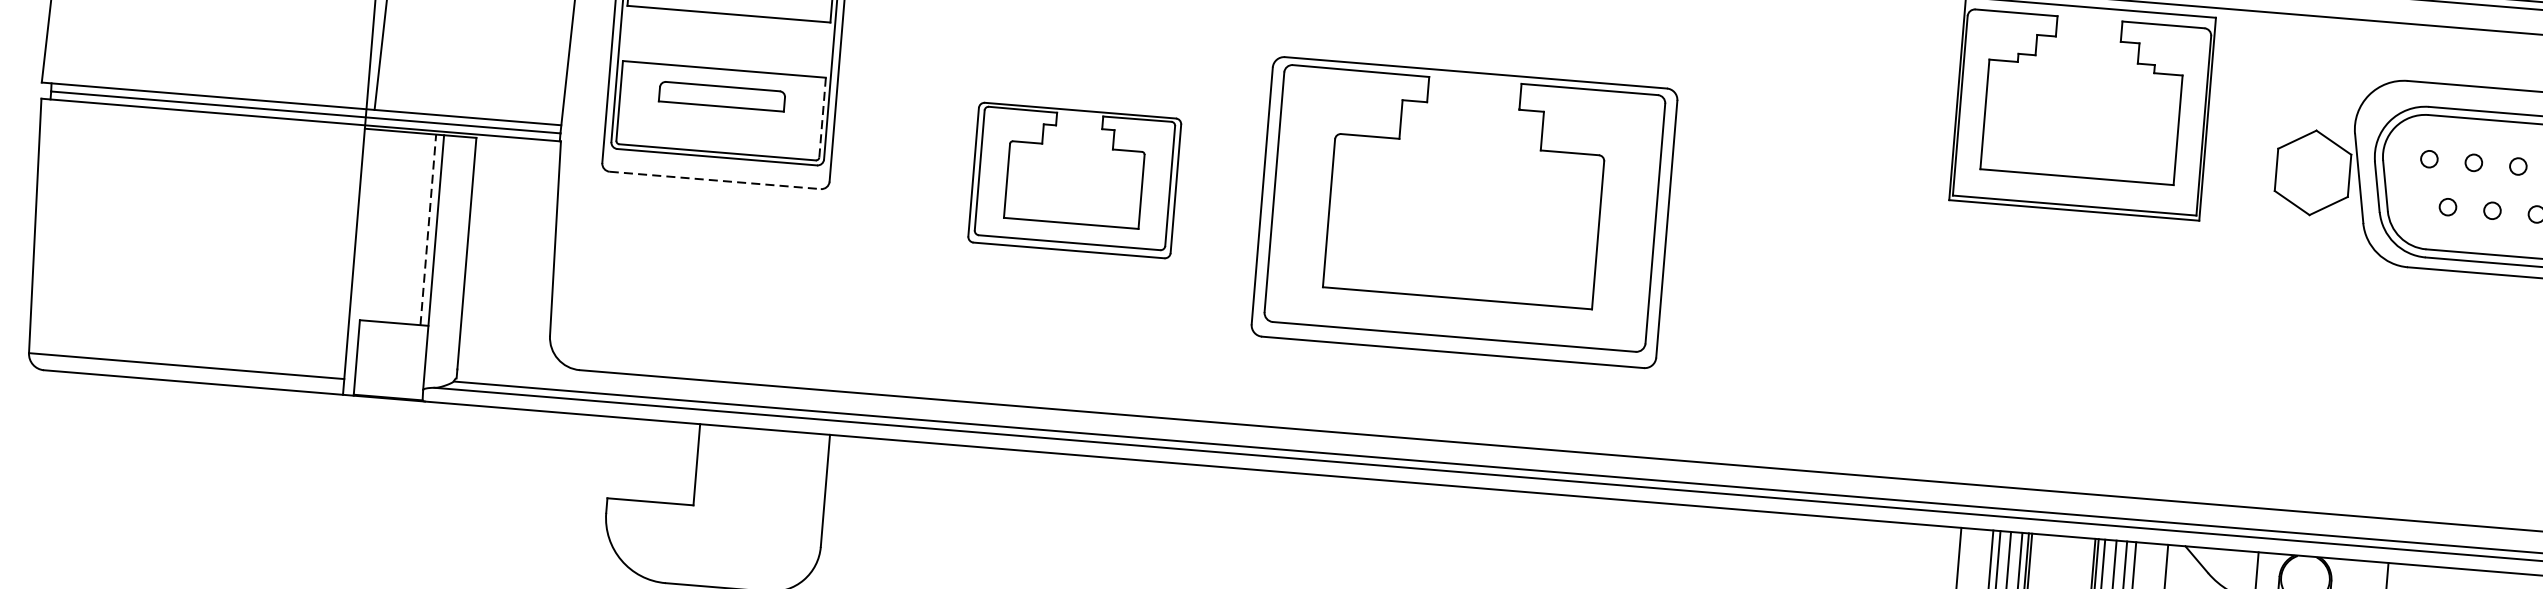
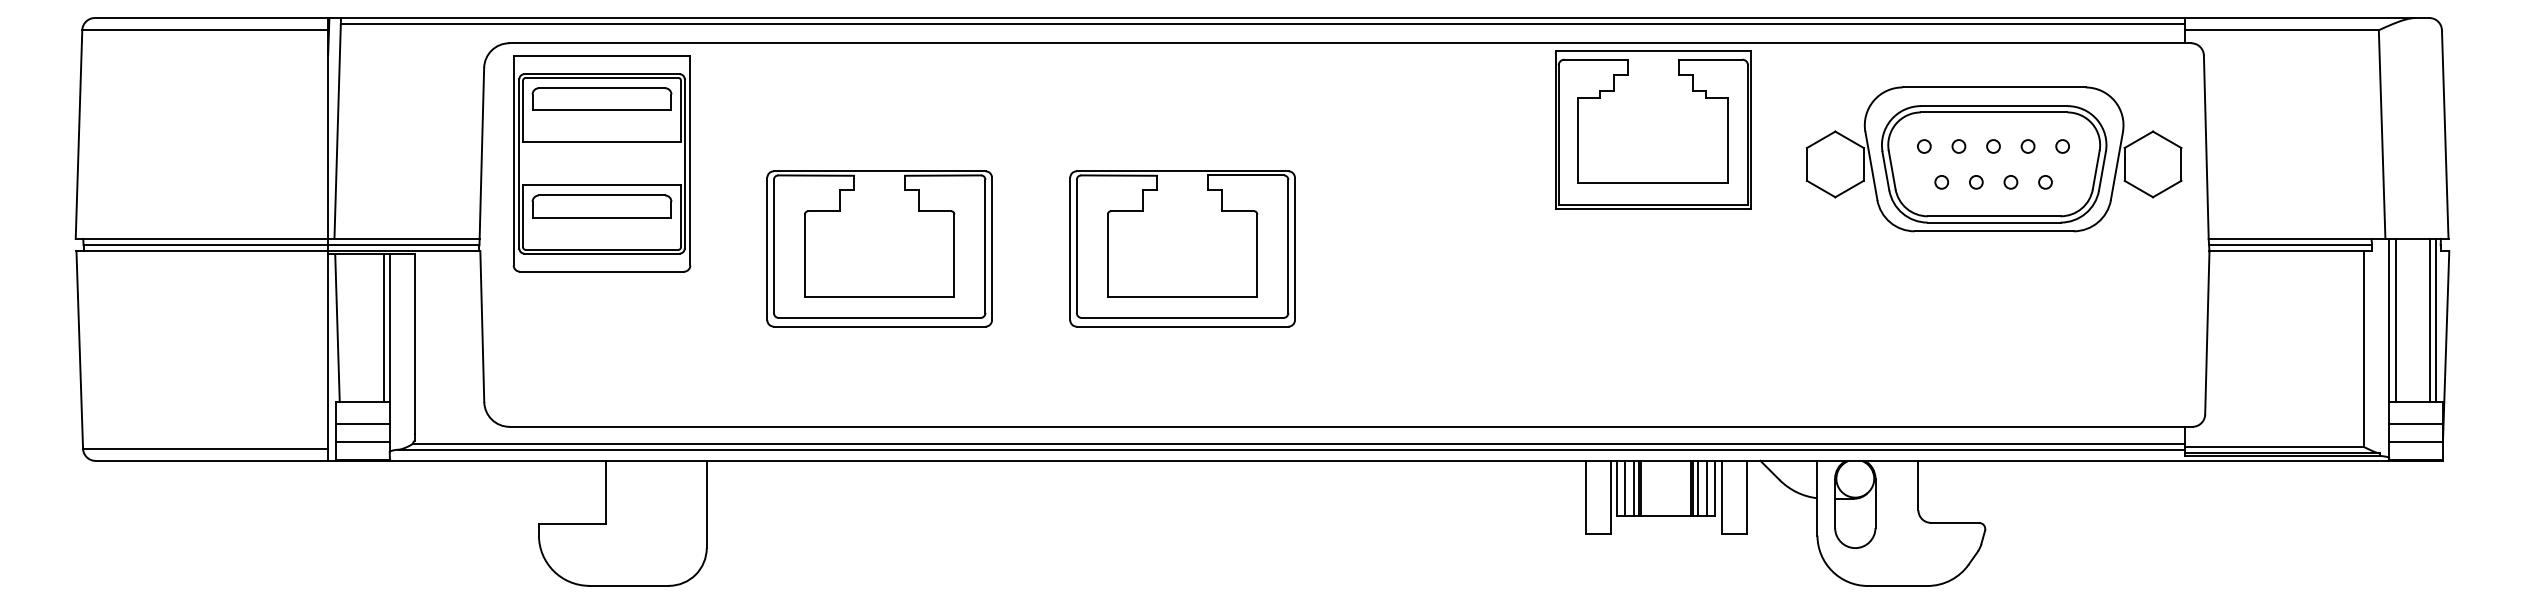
part: (721, 96) -> (601, 206), size x1.43
line: (822, 117) -> (680, 216), dashed -> solid
part: (1074, 179) -> (879, 248), size x1.43
line: (715, 180) -> (602, 271), dashed -> solid
part: (1464, 211) -> (1182, 248), size x0.71
line: (369, 225) -> (337, 328), added
line: (428, 229) -> (383, 327), dashed -> solid
line: (391, 351) -> (362, 424), added
line: (389, 373) -> (362, 441), added

